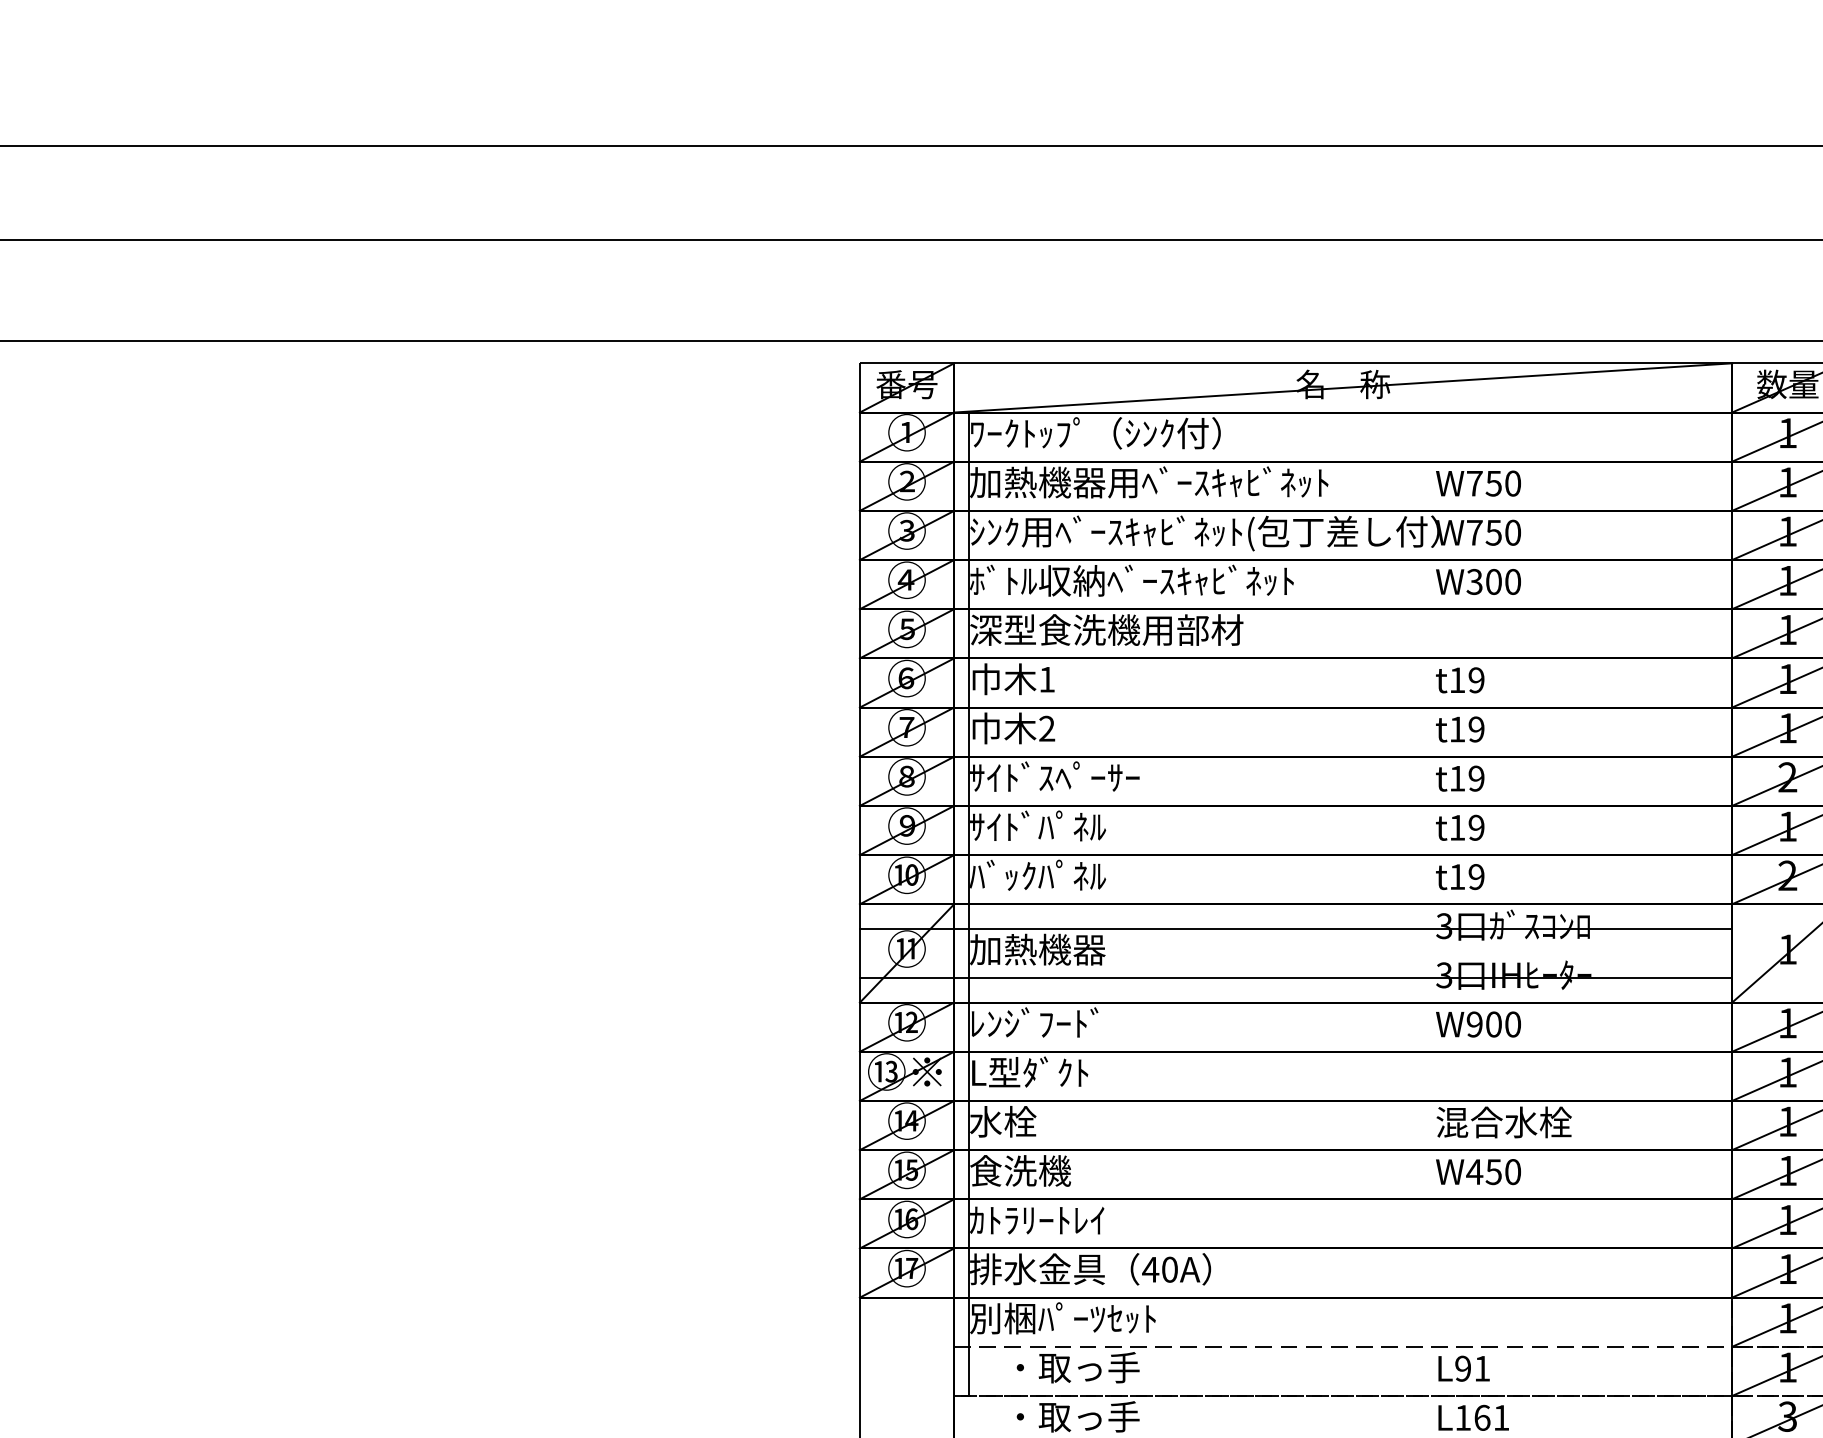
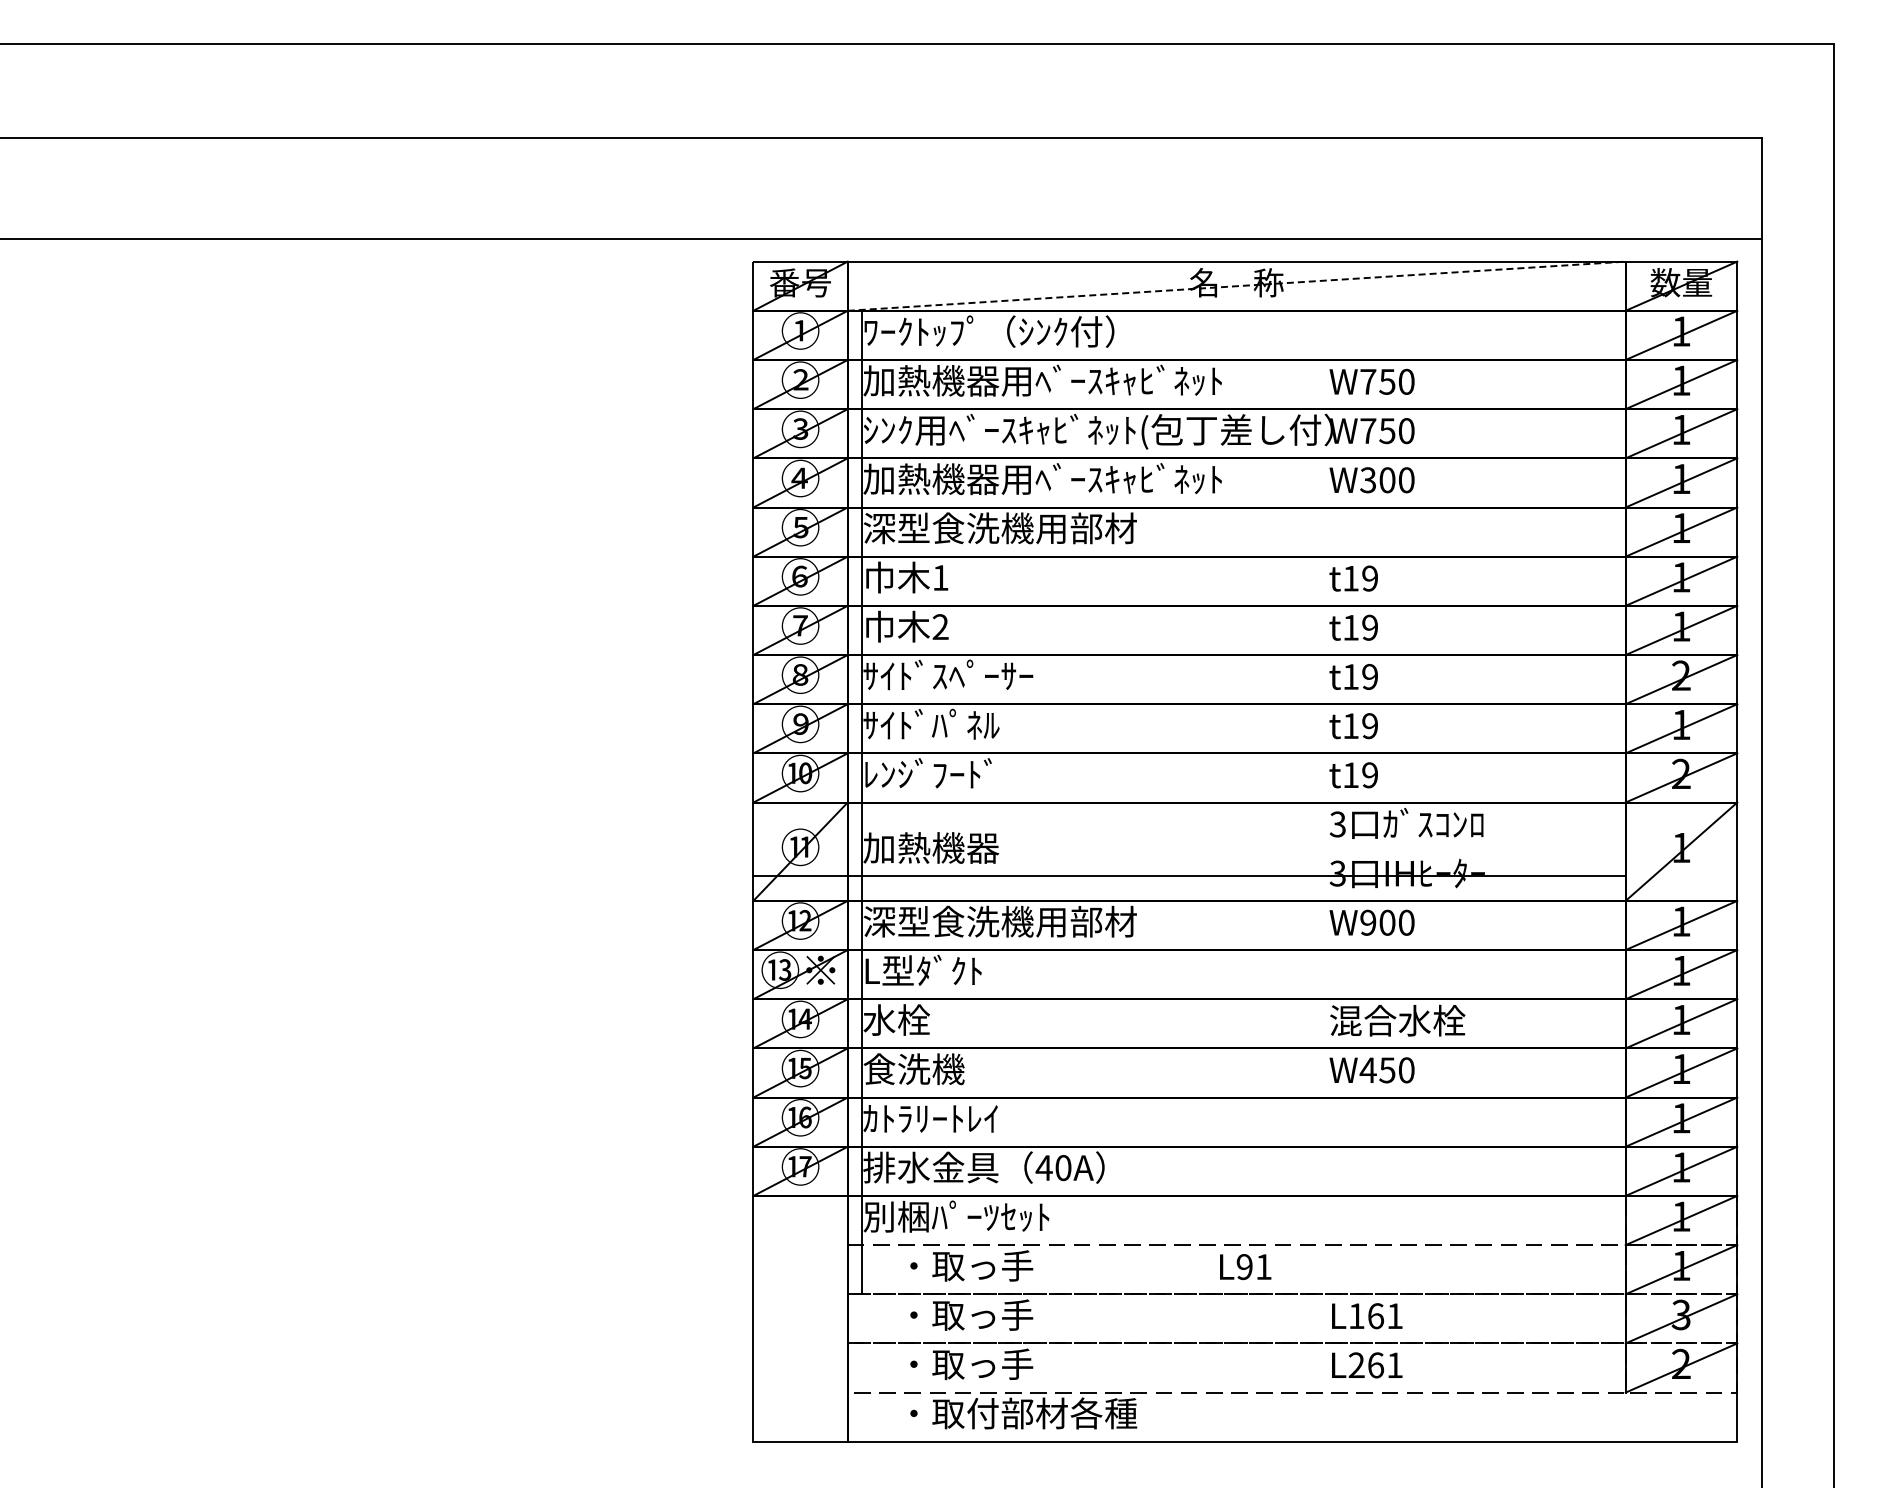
line: (1342, 388) -> (1236, 286), solid -> dashed
text: (1148, 581) -> (1042, 479), ﾎﾞﾄﾙ収納ﾍﾞｰｽｷｬﾋﾞﾈｯﾄ -> 加熱機器用ﾍﾞｰｽｷｬﾋﾞﾈｯﾄ
text: (1037, 875) -> (931, 773), ﾊﾞｯｸﾊﾟﾈﾙ -> ﾚﾝｼﾞﾌｰﾄﾞ
line: (1295, 929) -> (1189, 827), removed
text: (1105, 1023) -> (999, 921), ﾚﾝｼﾞﾌｰﾄﾞ -> 深型食洗機用部材
text: (1463, 1369) -> (1245, 1267), moved

